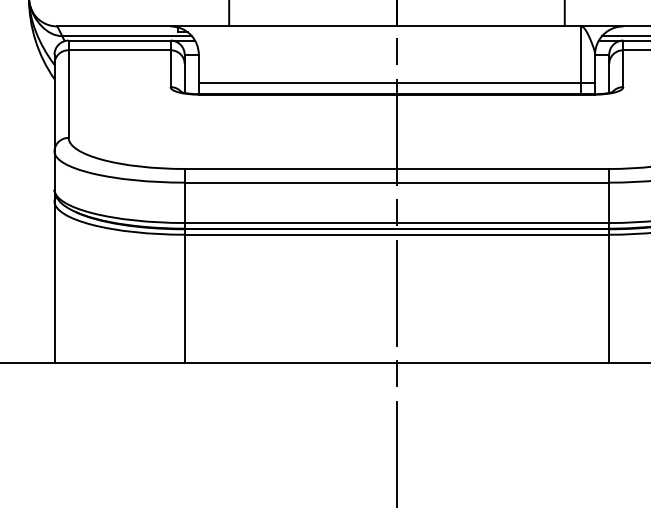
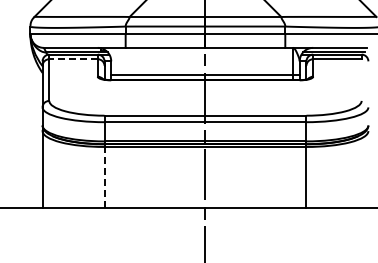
line: (119, 50) -> (73, 59), solid -> dashed
line: (184, 298) -> (104, 177), solid -> dashed

